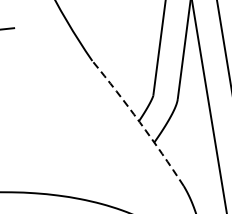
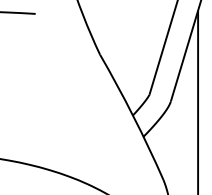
arc: (139, 122) -> (133, 116), dashed -> solid

